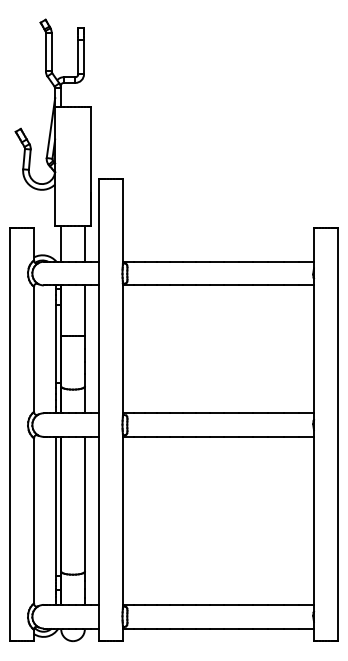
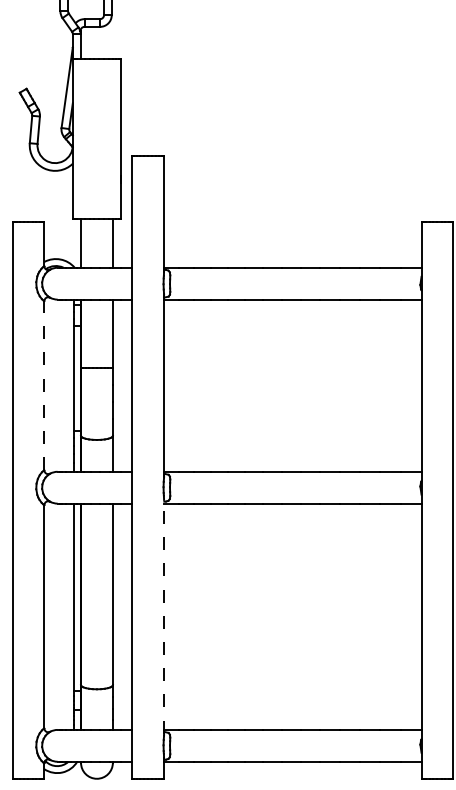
line: (33, 349) -> (43, 385), solid -> dashed
line: (122, 520) -> (163, 616), solid -> dashed

